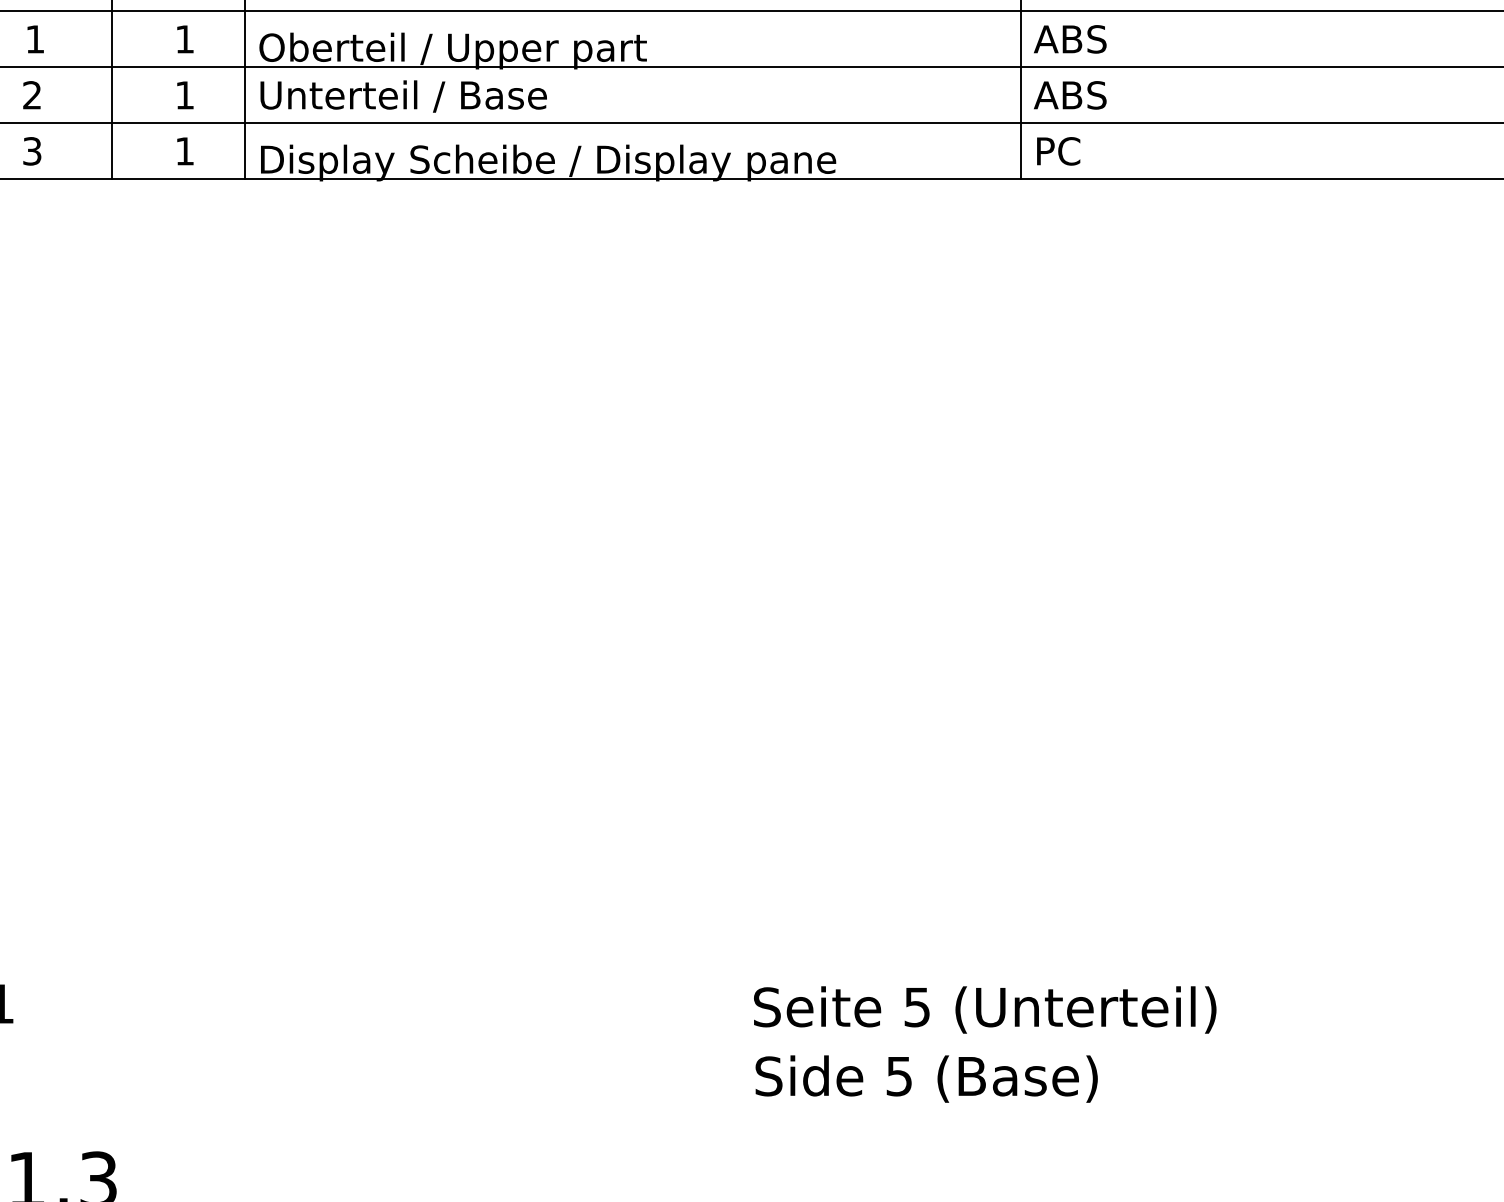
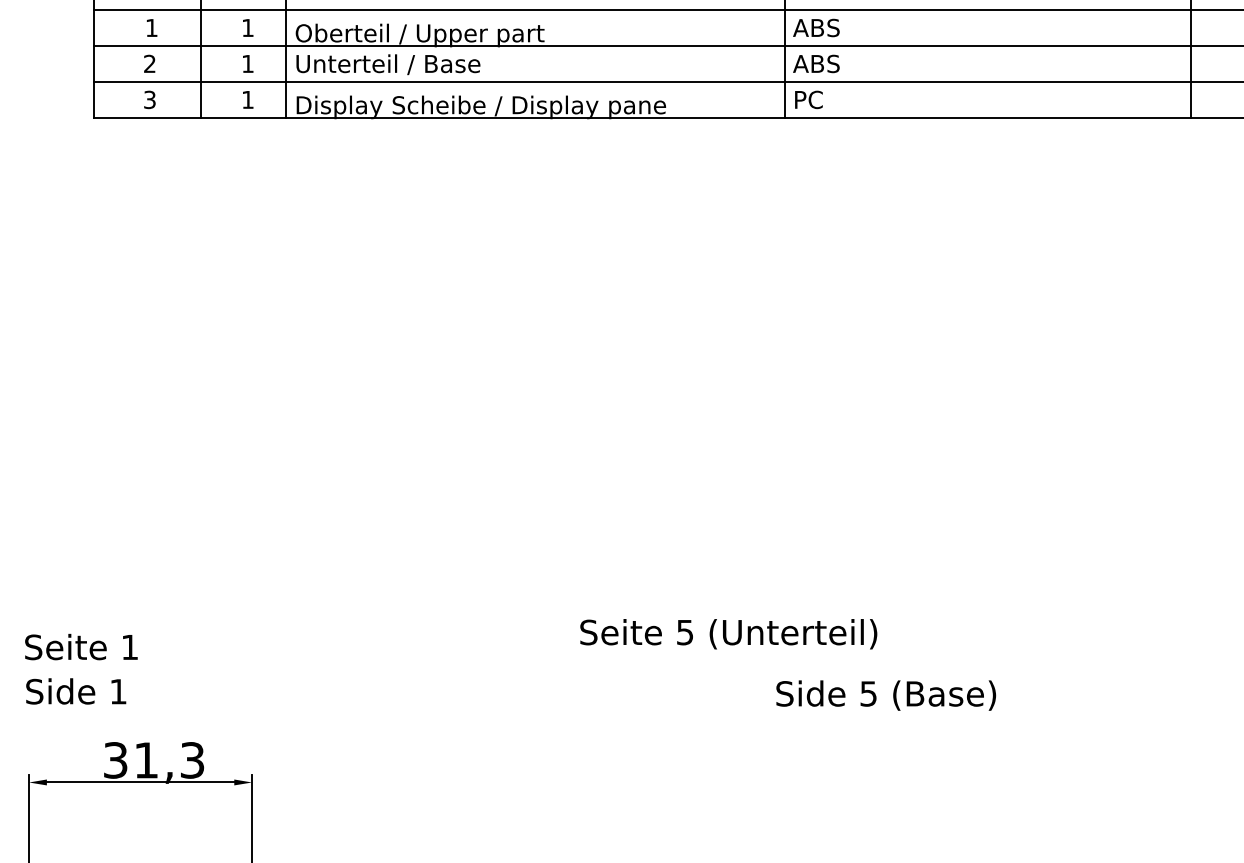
text: (984, 1010) -> (728, 634), moved
text: (927, 1078) -> (886, 695), moved

